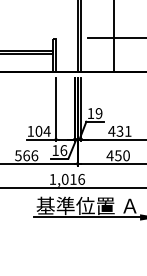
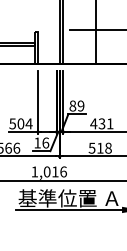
text: (90, 113) -> (72, 105), 19 -> 89
text: (30, 131) -> (12, 123), 104 -> 504
text: (117, 155) -> (99, 147), 450 -> 518

